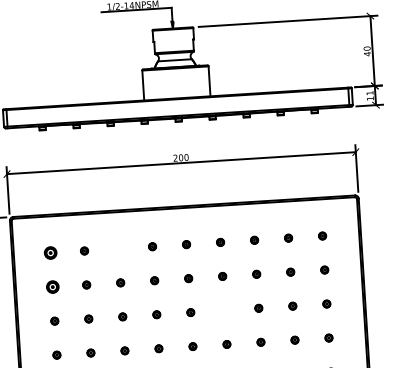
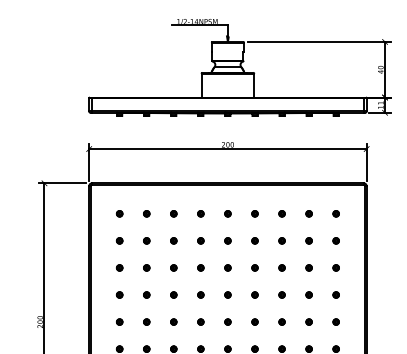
part: (118, 248) -> (173, 213), added
part: (50, 252) -> (119, 213), size x0.62
part: (52, 286) -> (119, 240), size x0.62
part: (224, 309) -> (254, 267), added

